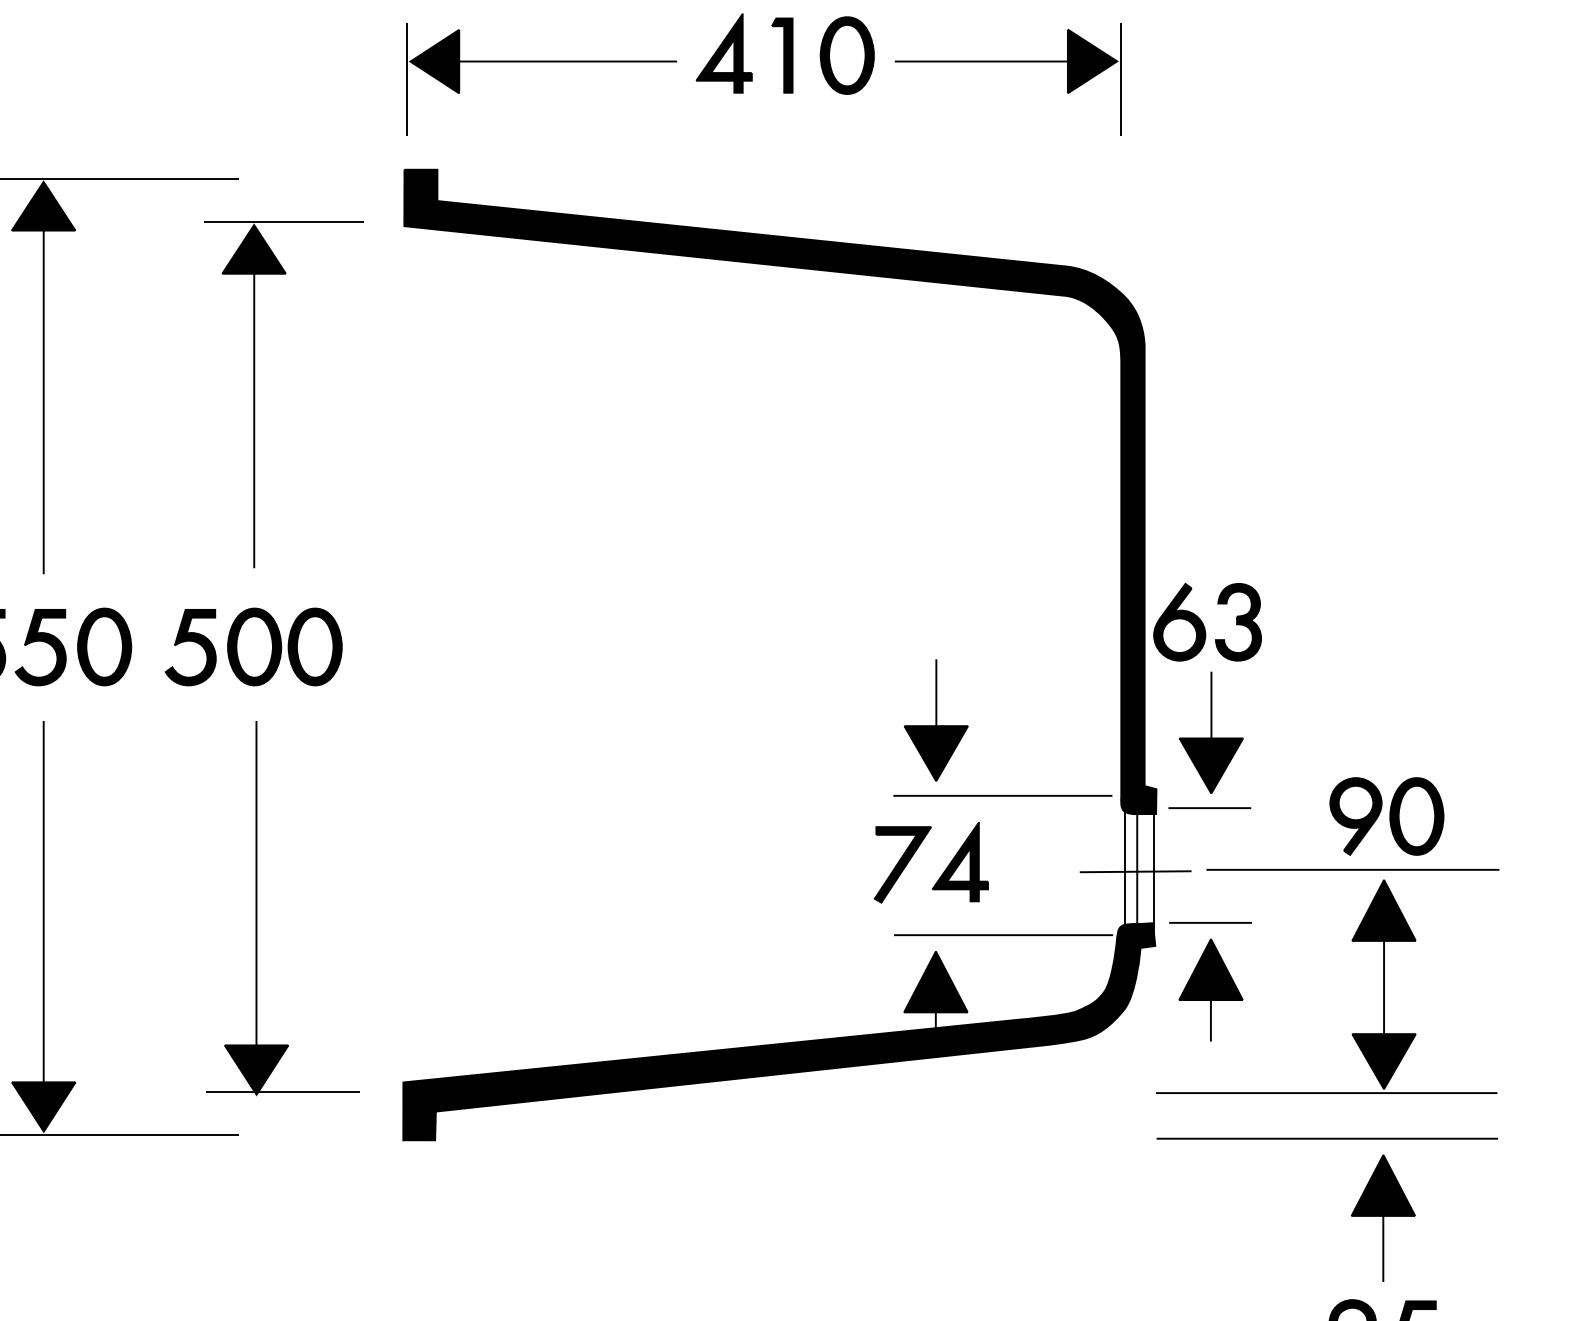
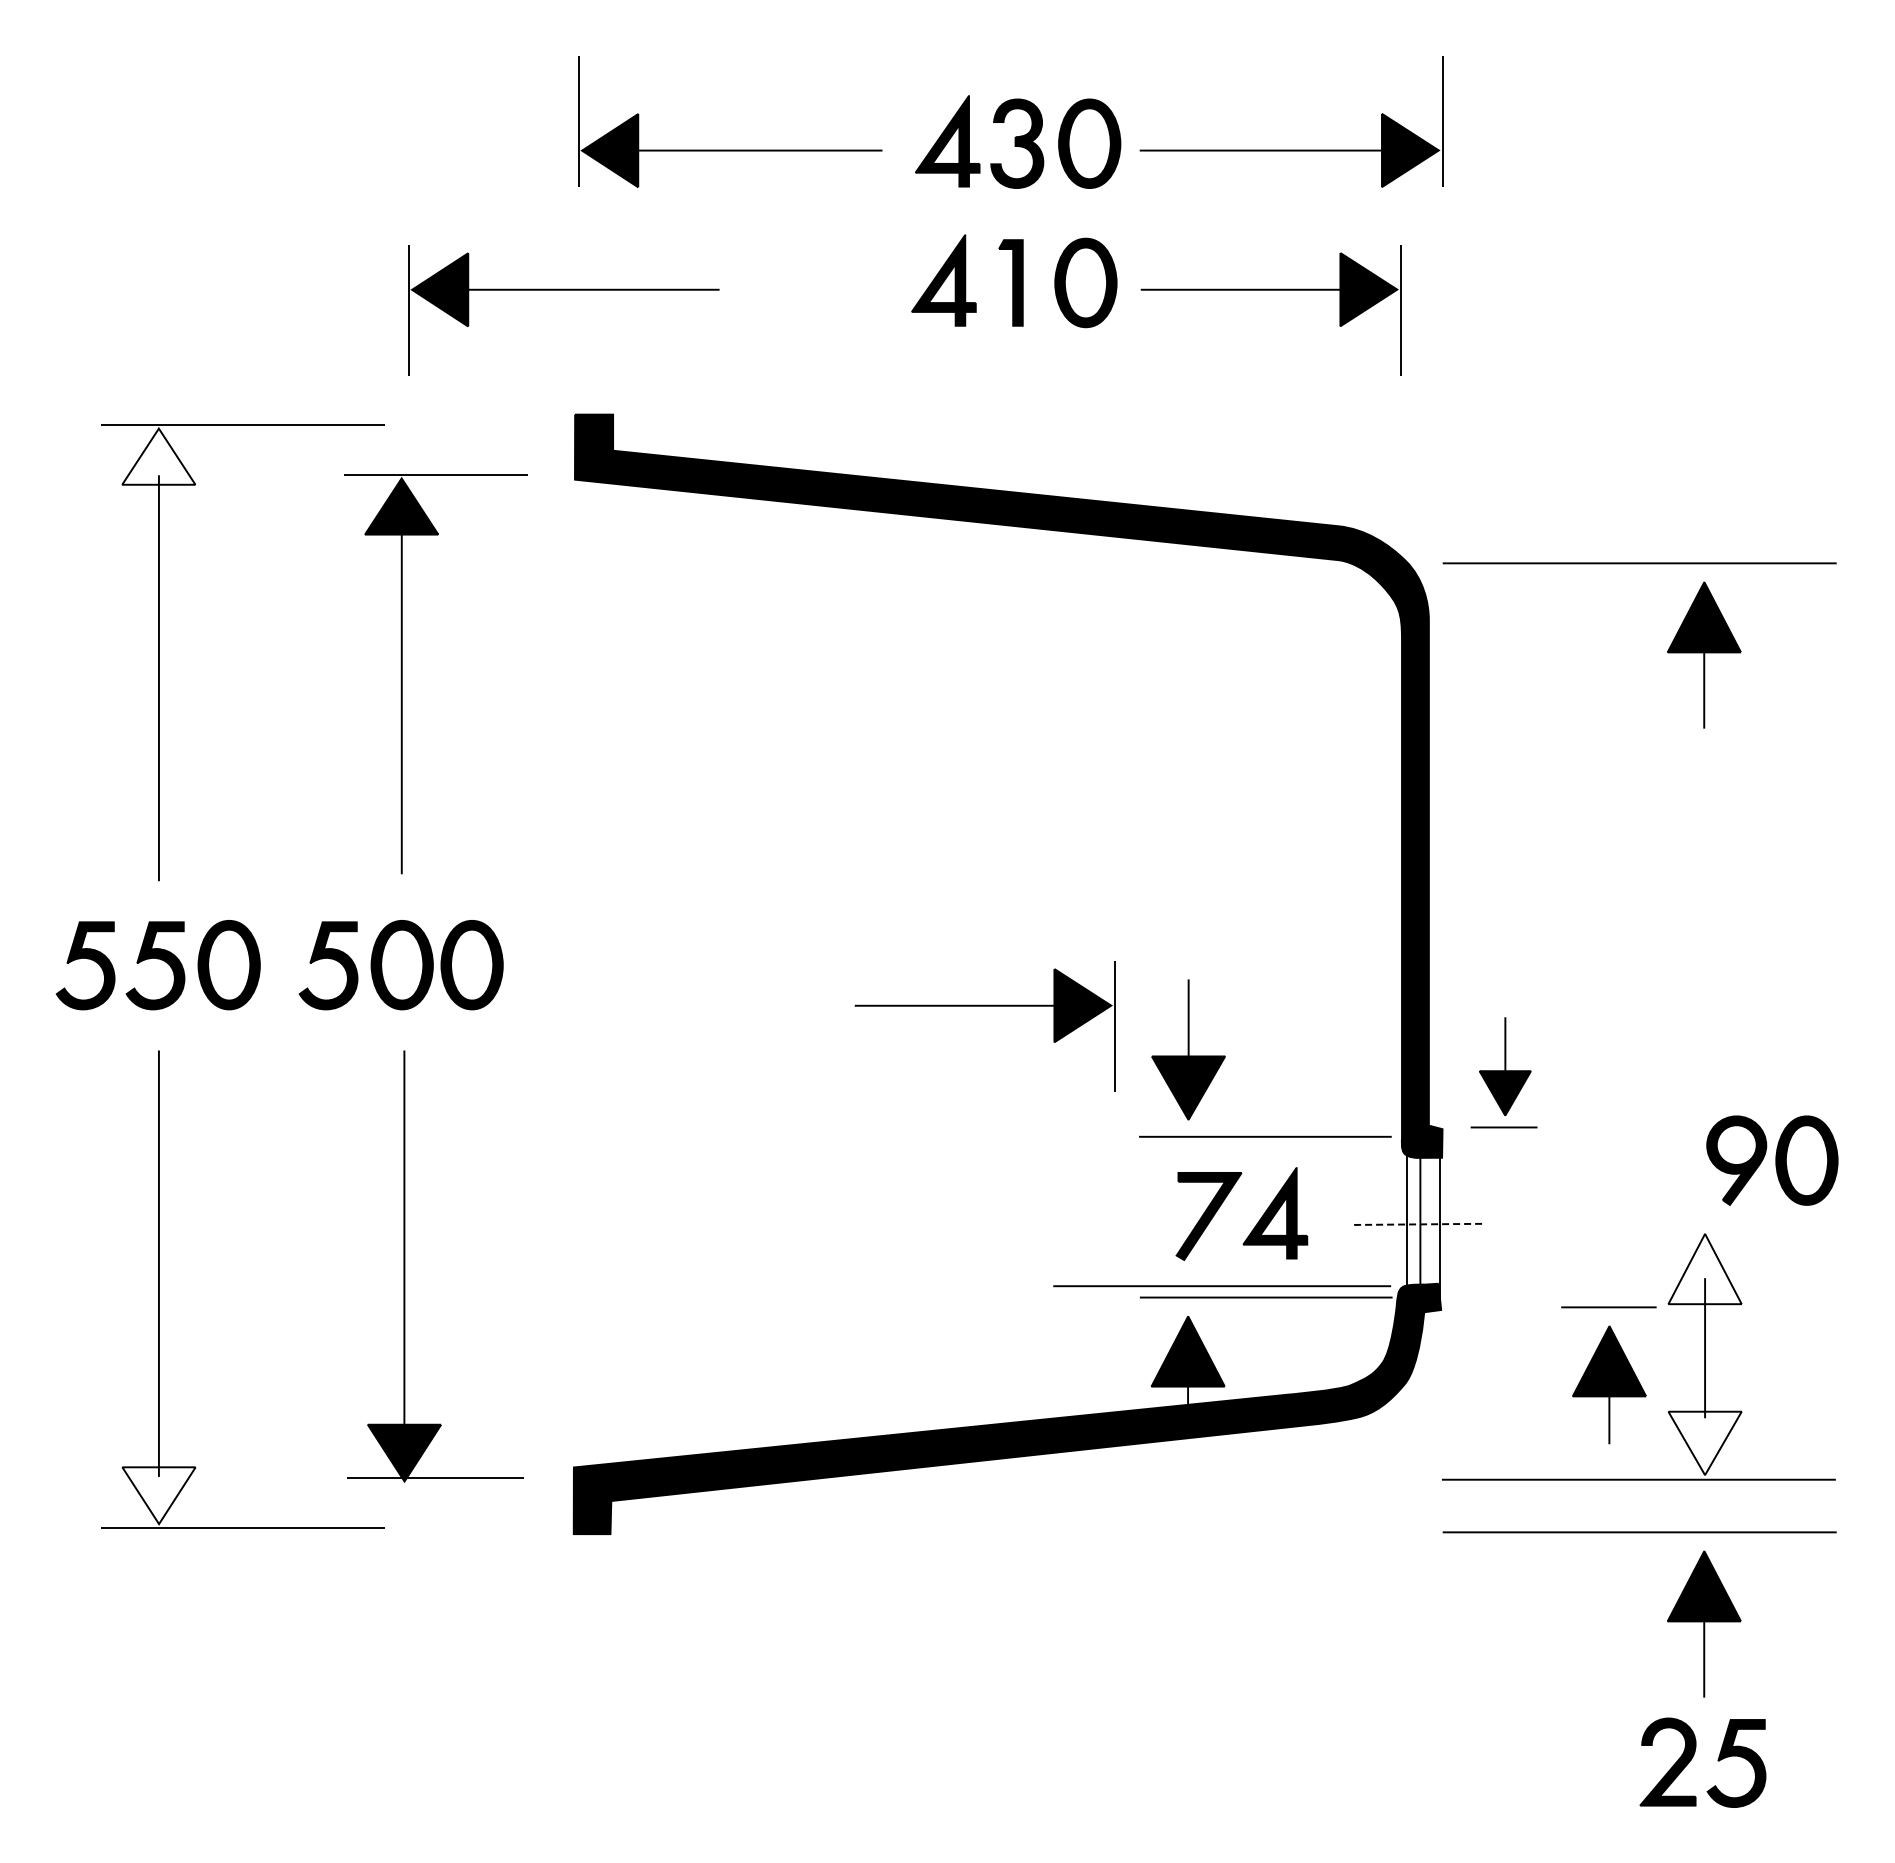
part: (541, 62) -> (563, 290), moved
fill: (43, 206) -> (158, 456), removed
part: (1351, 374) -> (1667, 650), added
part: (1207, 622) -> (1501, 936), removed
part: (759, 682) -> (984, 1006), added
part: (1209, 740) -> (1503, 1072), size x0.7
part: (1387, 816) -> (1772, 1160), moved
part: (944, 870) -> (1256, 1223), moved
line: (1353, 870) -> (1222, 1286), moved
line: (1136, 871) -> (1419, 1224), solid -> dashed
fill: (1383, 909) -> (1704, 1268), removed
part: (1210, 981) -> (1608, 1375), moved
fill: (1383, 1061) -> (1704, 1443), removed
fill: (43, 1106) -> (158, 1495), removed

